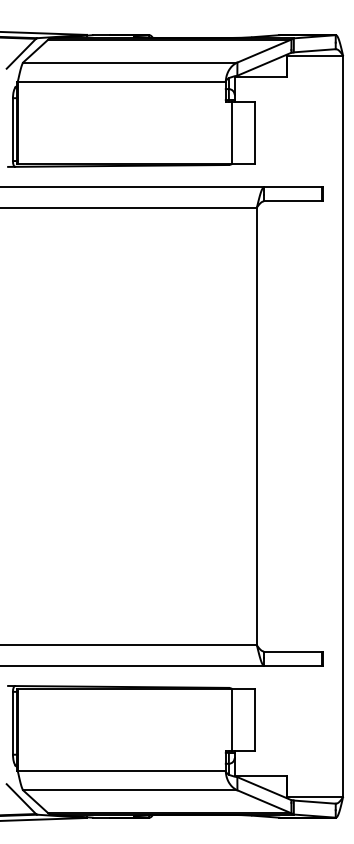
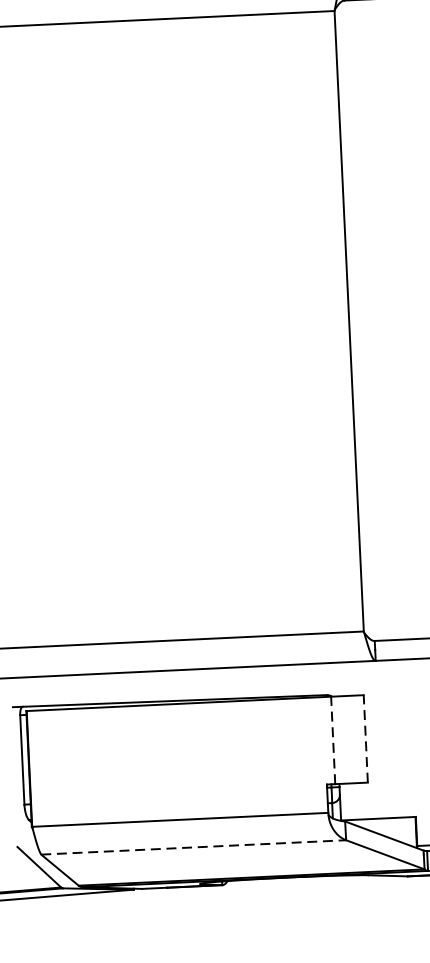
line: (231, 719) -> (332, 739), solid -> dashed
line: (254, 719) -> (365, 738), solid -> dashed
line: (130, 790) -> (194, 847), solid -> dashed

